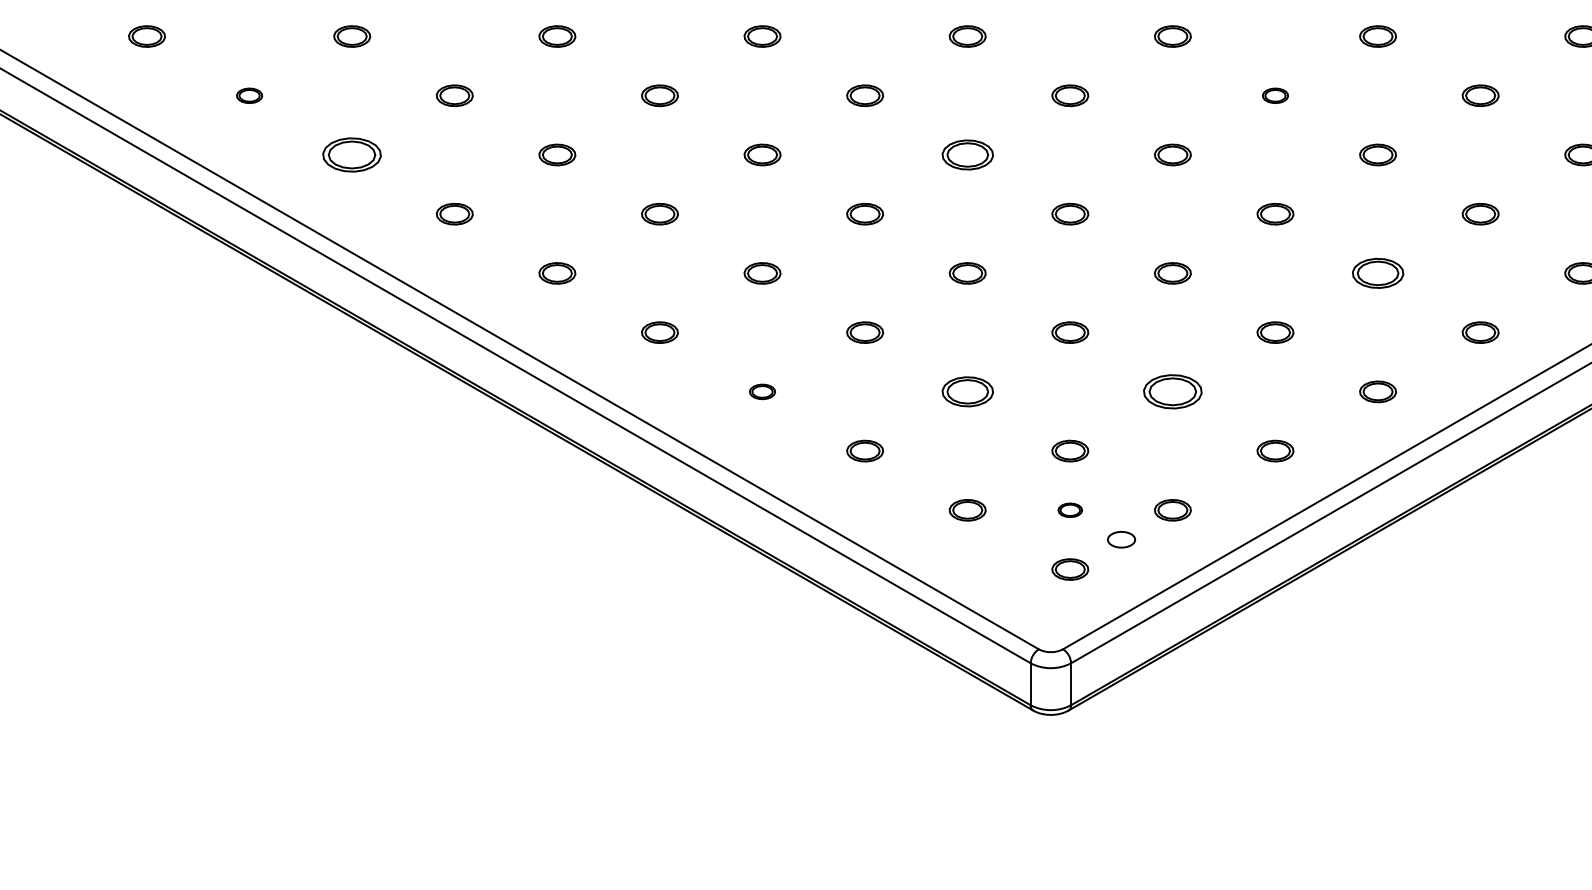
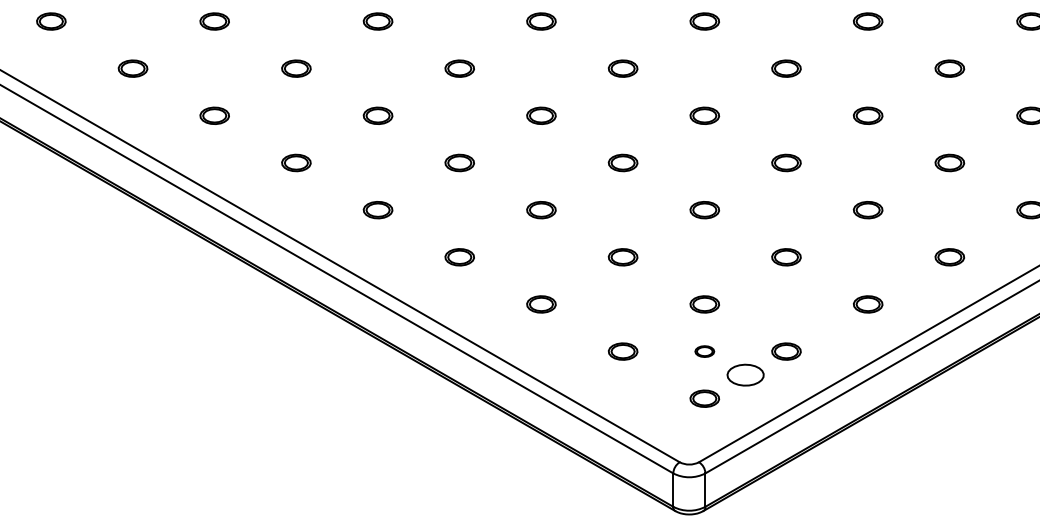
part: (249, 95) -> (51, 21), size x1.43
part: (1275, 95) -> (868, 21), size x1.43
part: (352, 154) -> (133, 68), size x0.62
part: (967, 154) -> (622, 68), size x0.71
part: (1377, 273) -> (949, 163), size x0.71
part: (762, 391) -> (459, 256), size x1.43
part: (967, 391) -> (622, 256), size x0.71
part: (1172, 391) -> (786, 256), size x0.62
part: (1121, 539) -> (745, 374), size x1.67

